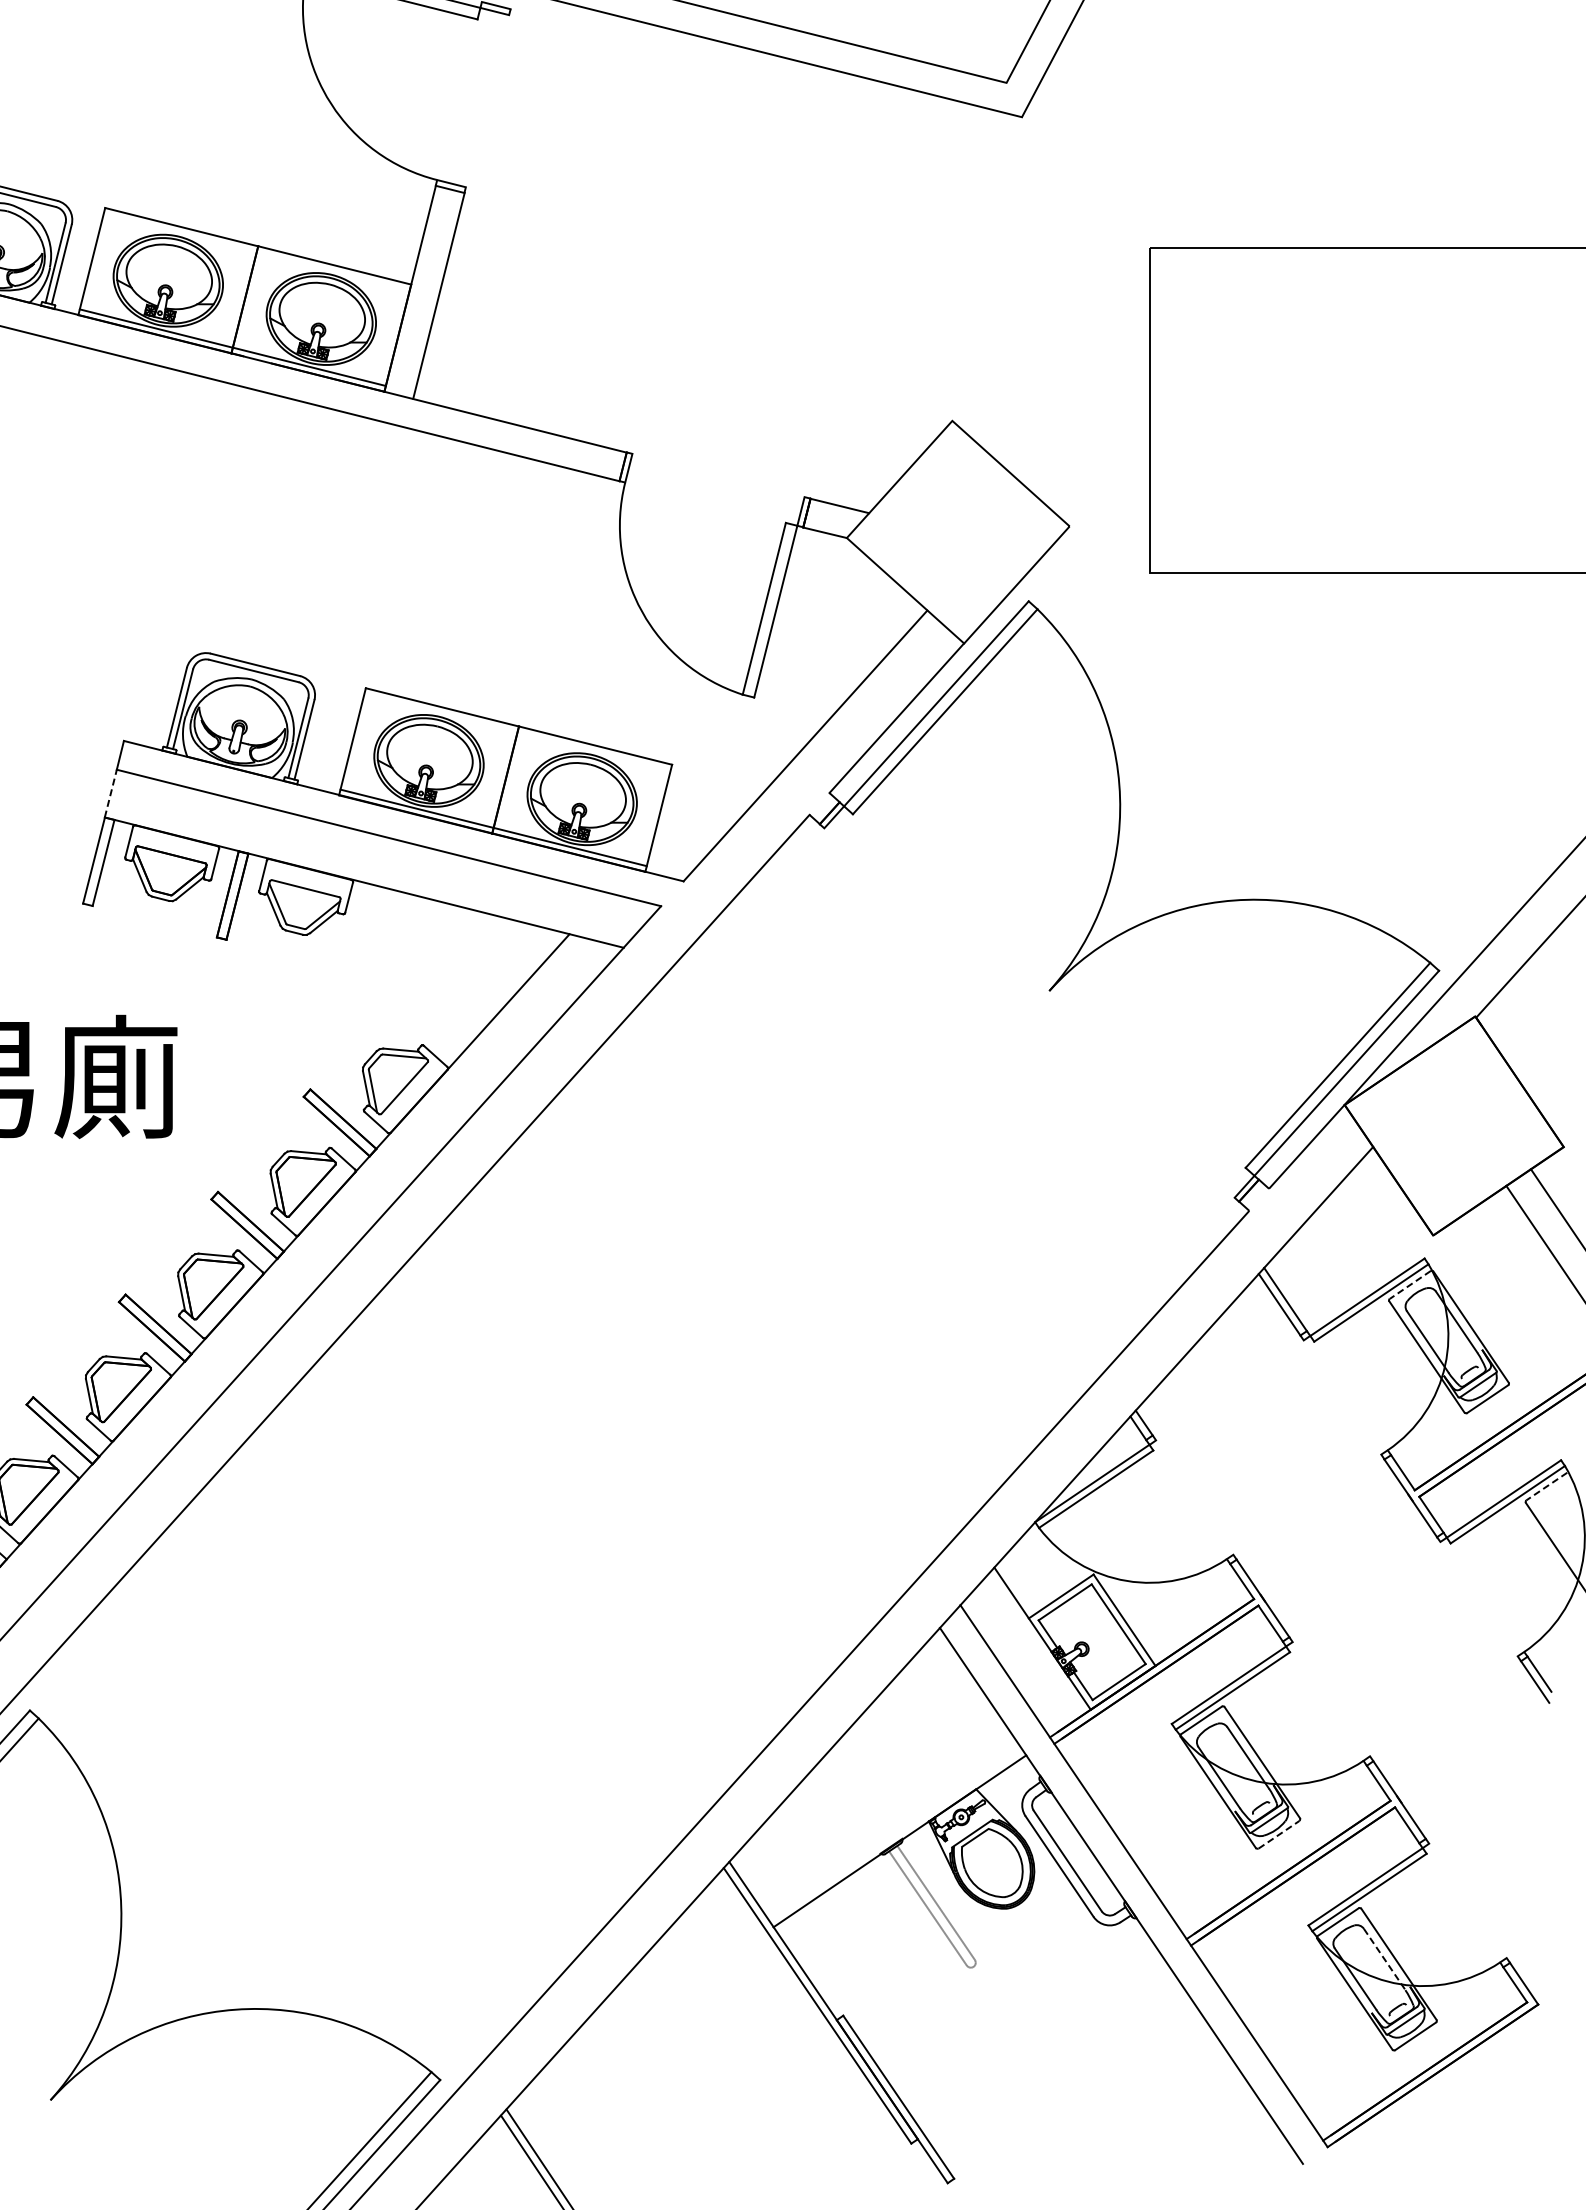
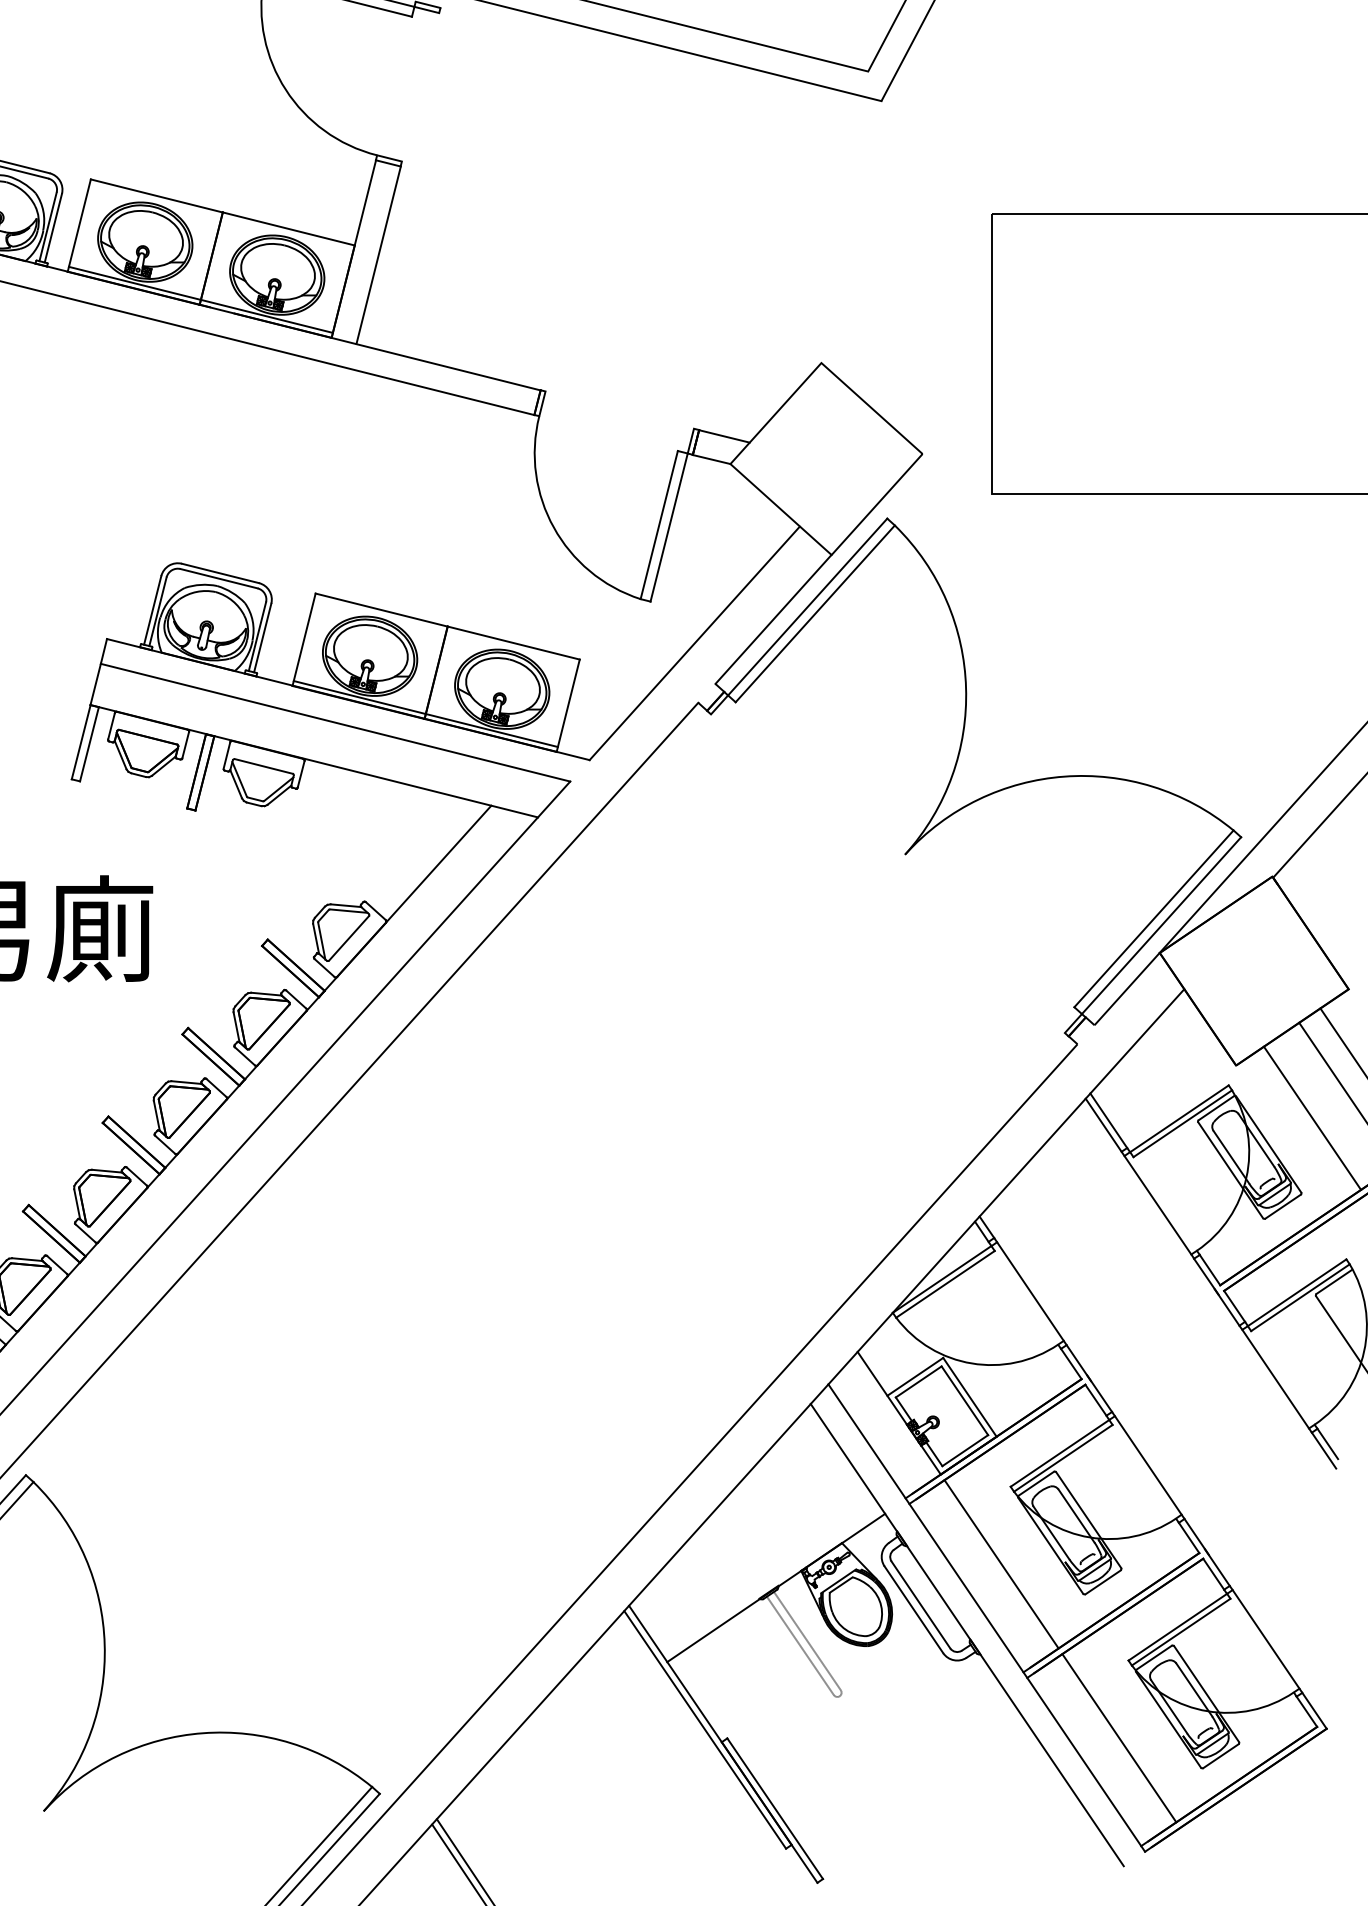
line: (110, 793) -> (95, 684), dashed -> solid
line: (1410, 1284) -> (1216, 1107), dashed -> solid
line: (1521, 1296) -> (1312, 1118), added
line: (1342, 1397) -> (1157, 1205), added
line: (1546, 1486) -> (1333, 1282), dashed -> solid
line: (1194, 1497) -> (1030, 1291), added
line: (1478, 1598) -> (1275, 1378), added
line: (1331, 1699) -> (1148, 1465), added
line: (1161, 1813) -> (1001, 1564), added
line: (1279, 1834) -> (1103, 1582), dashed -> solid
line: (1467, 1900) -> (1265, 1639), added
line: (1385, 1959) -> (1194, 1689), dashed -> solid
line: (1297, 2015) -> (1119, 1738), added

